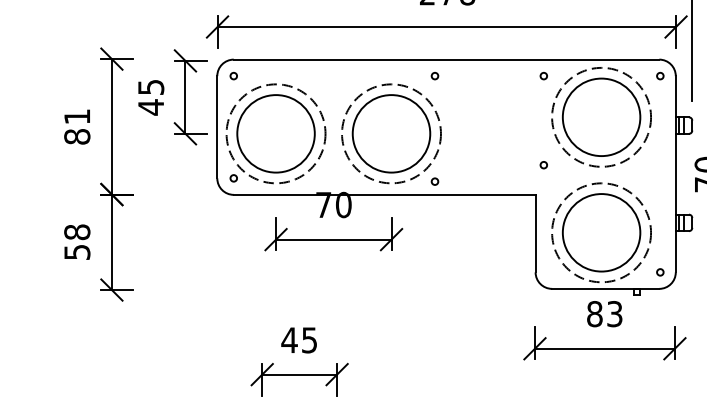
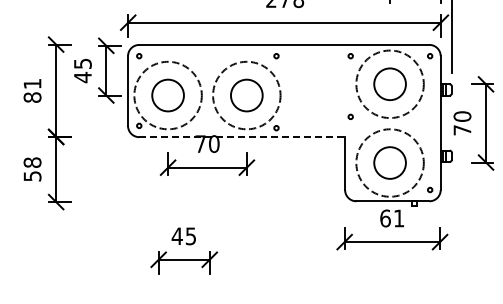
circle: (600, 116) -> (389, 83), size x0.6
circle: (275, 133) -> (167, 95), size x0.6
circle: (391, 133) -> (246, 95), size x0.6
line: (385, 195) -> (242, 137), solid -> dashed
circle: (600, 232) -> (389, 162), size x0.6
text: (605, 314) -> (392, 218), 83 -> 61

